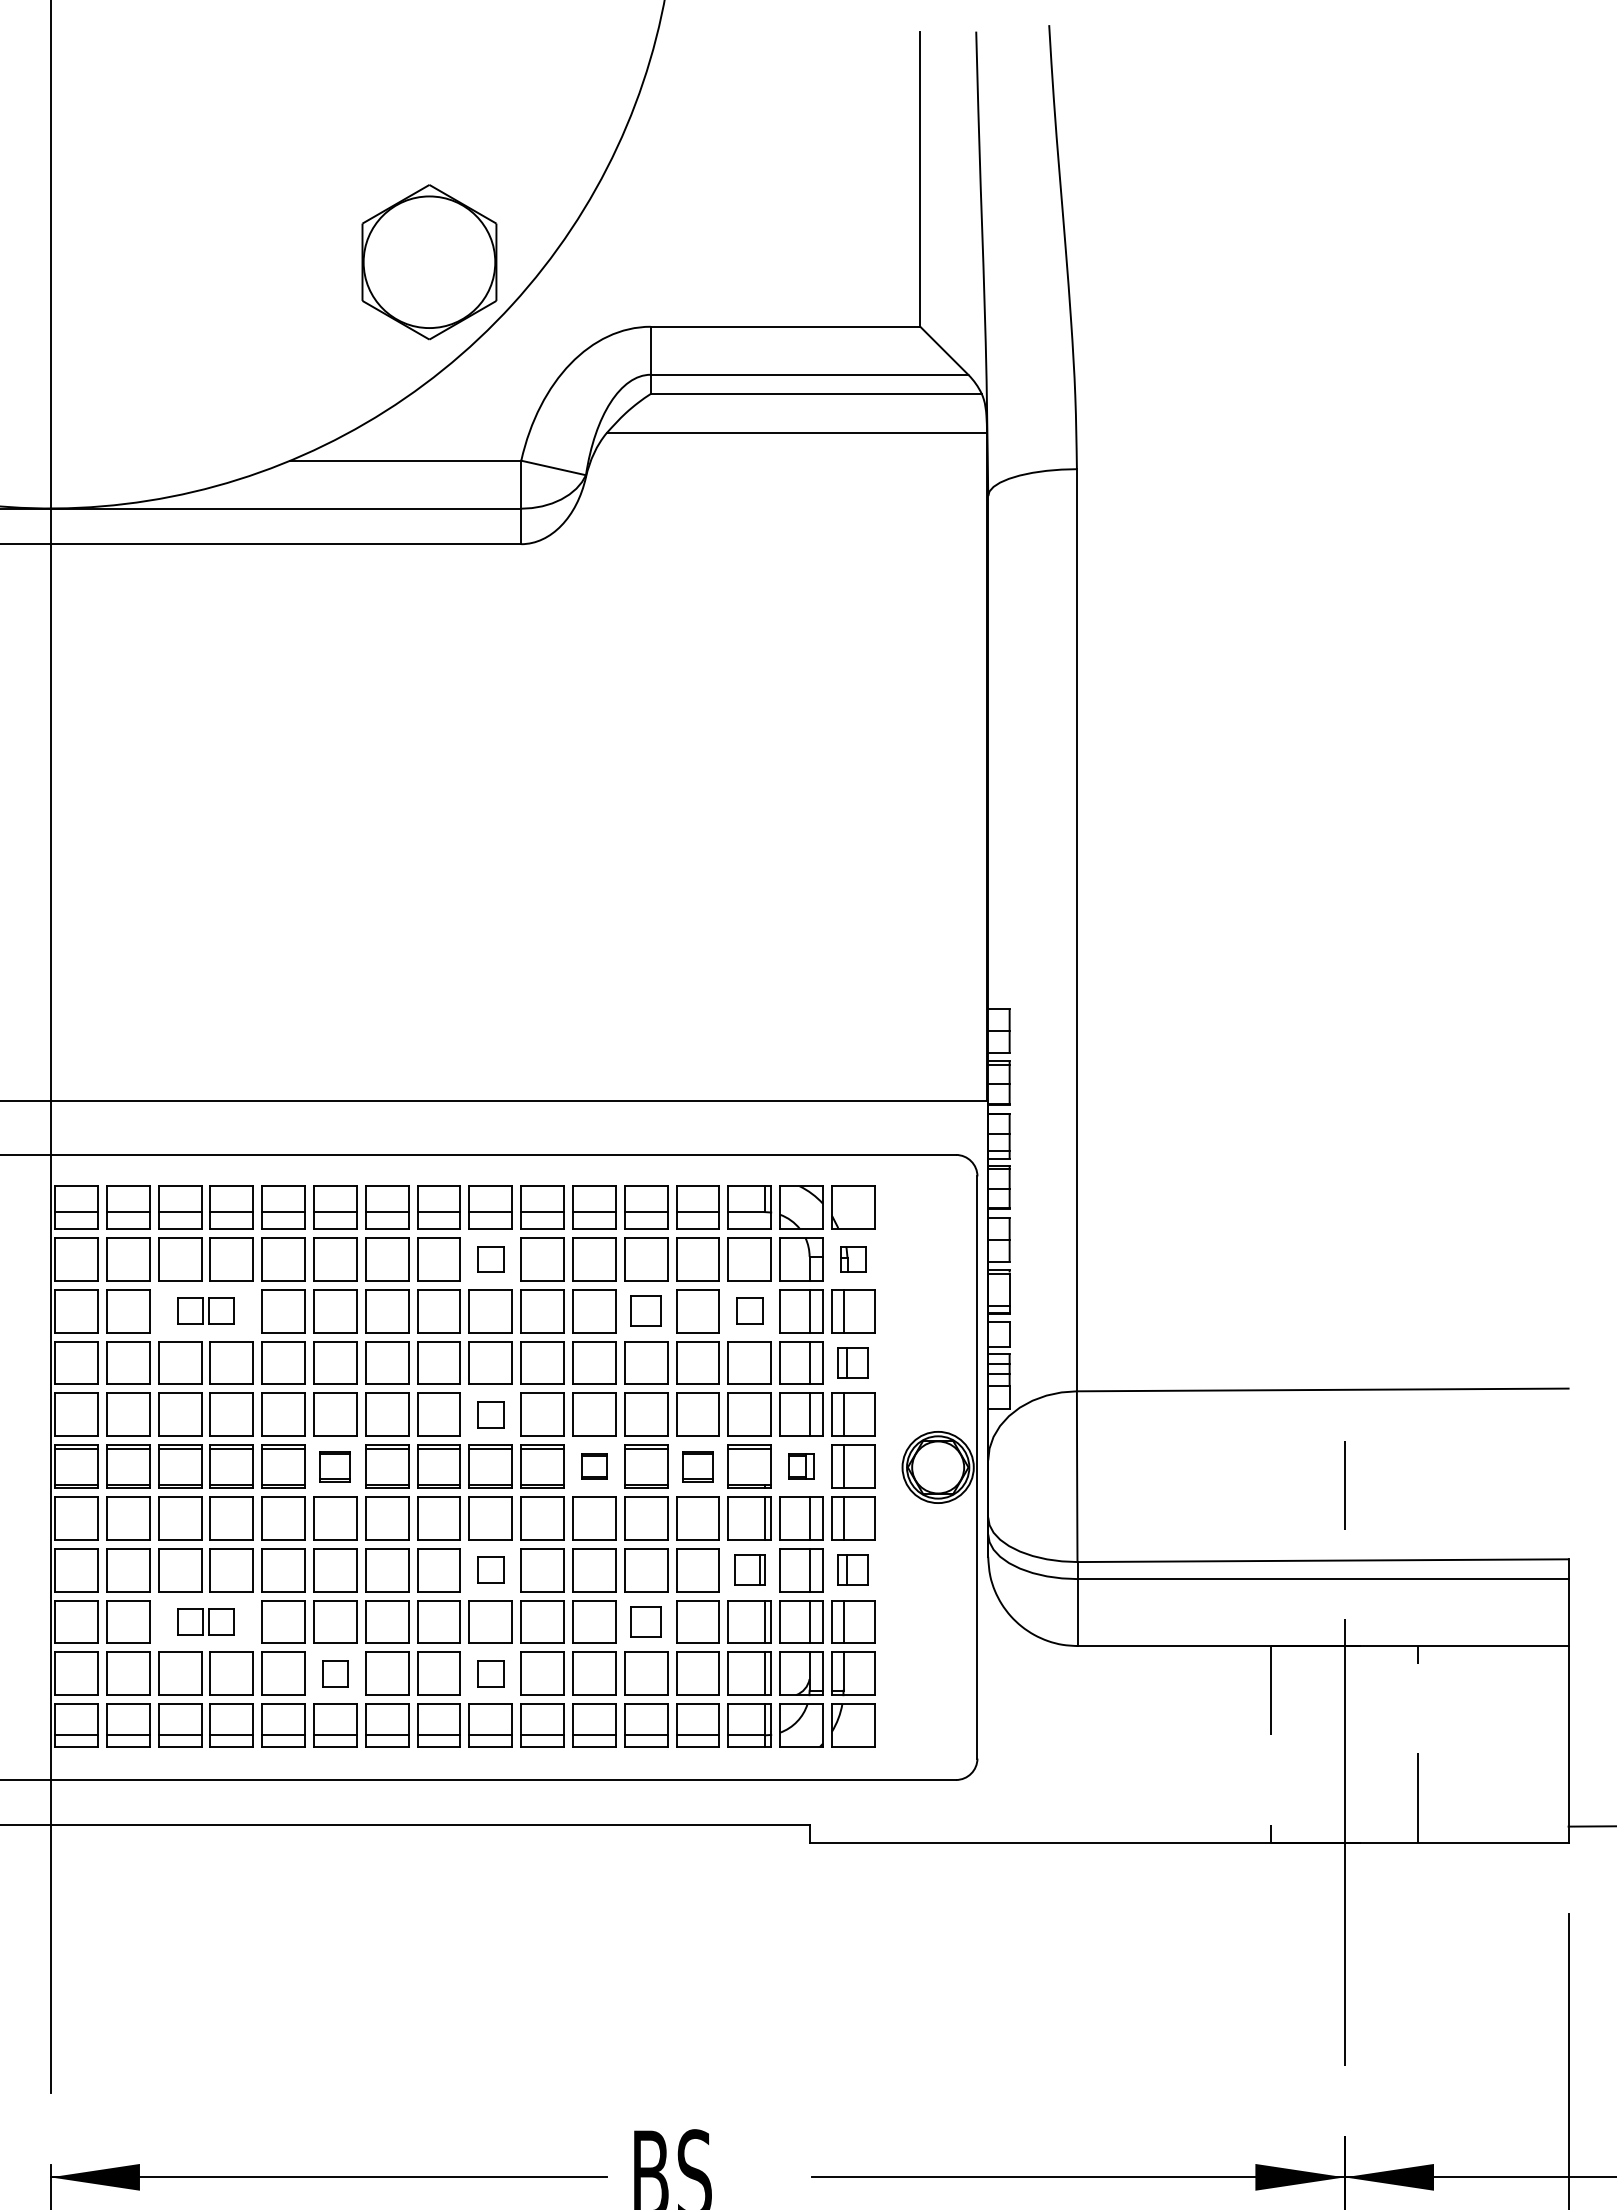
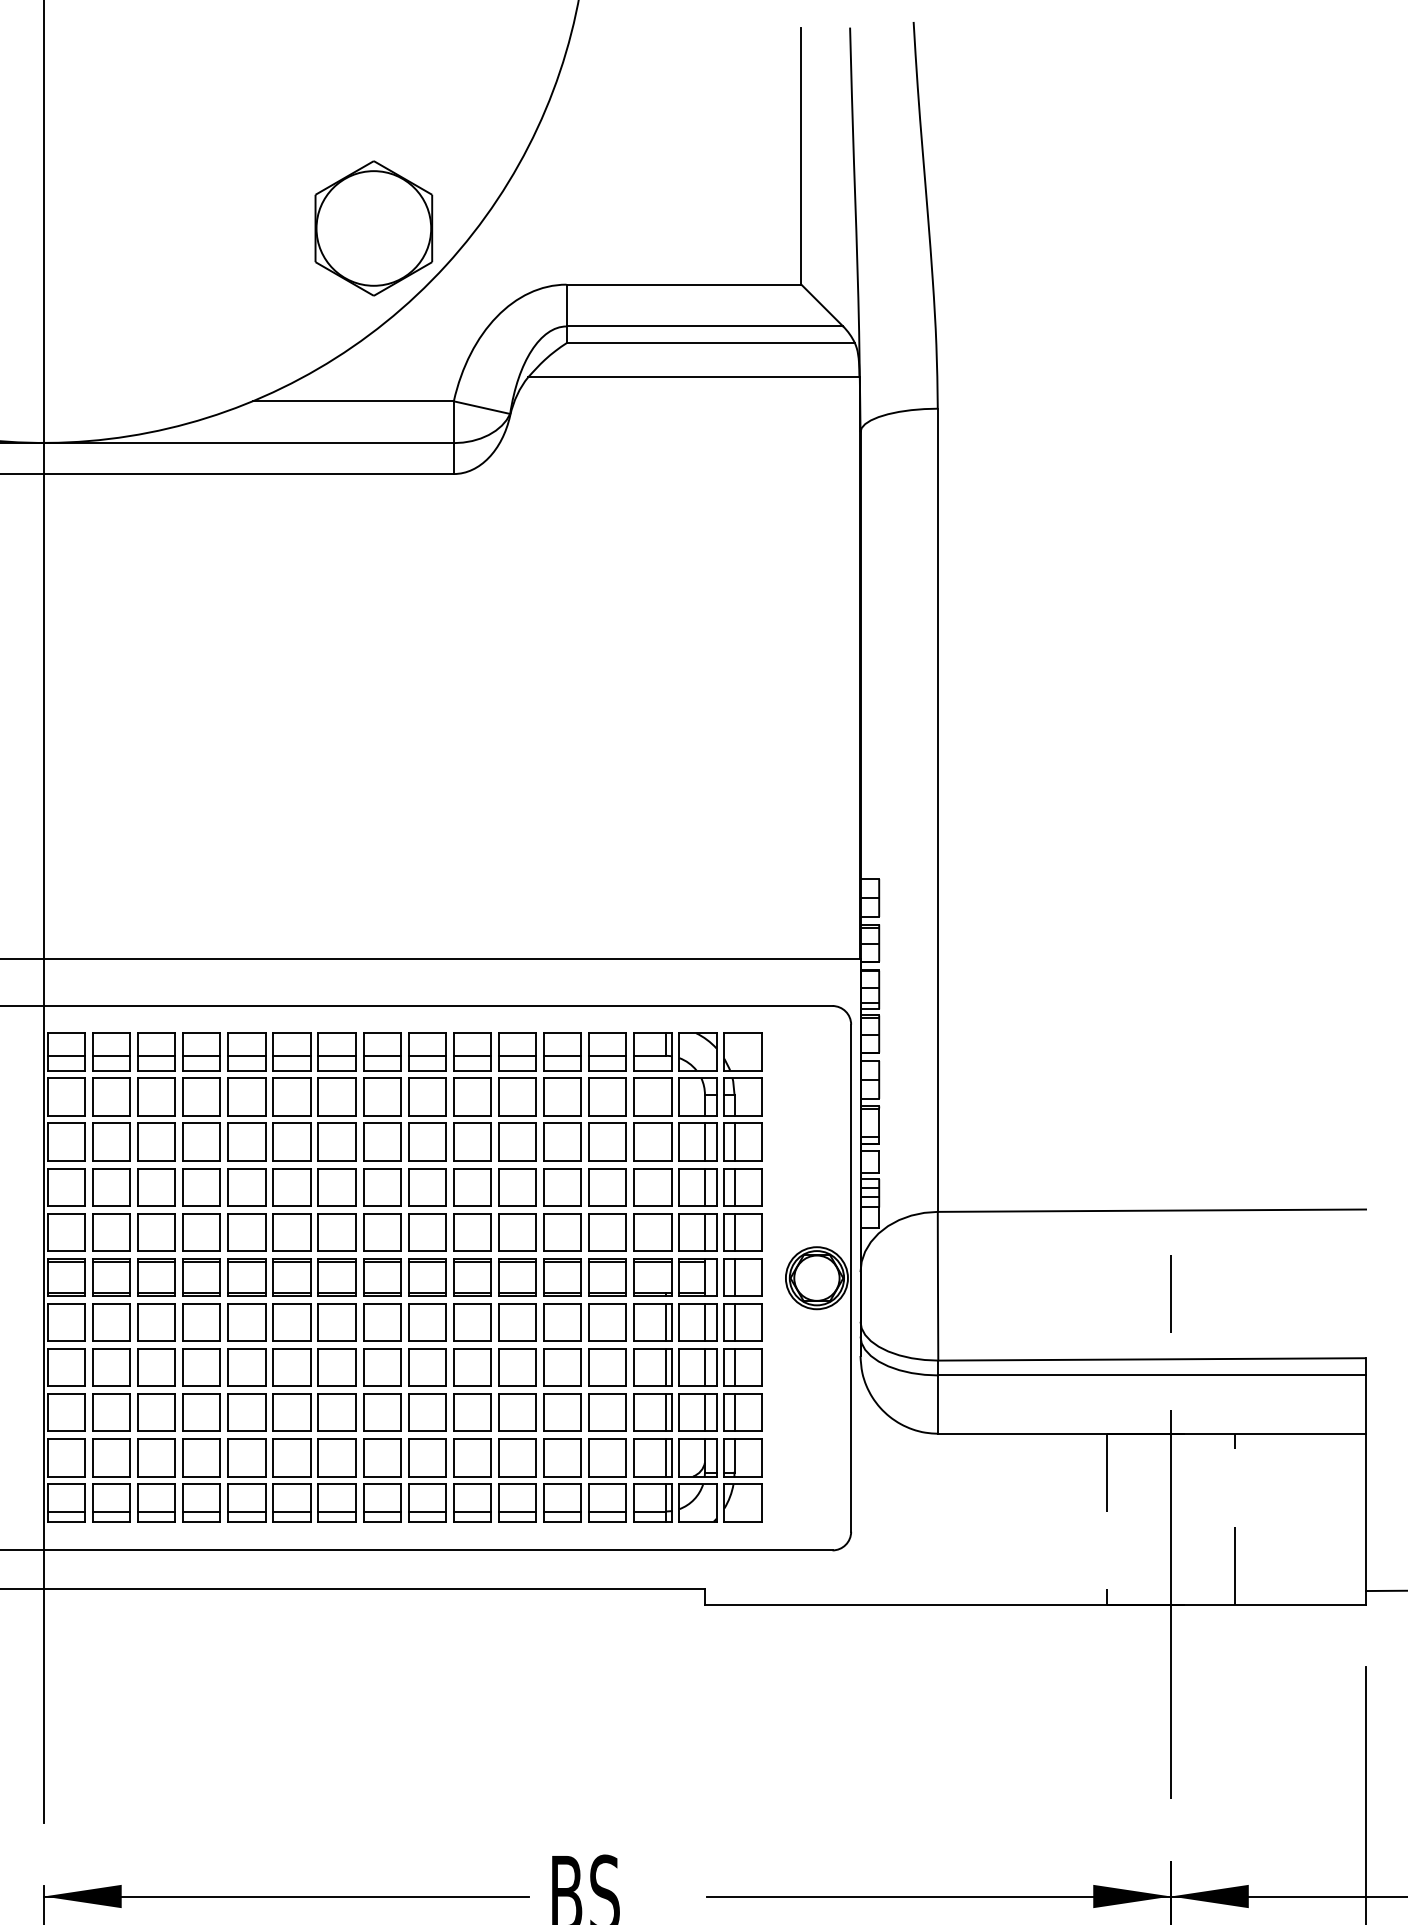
part: (490, 1259) -> (427, 1097), size x1.67
part: (853, 1259) -> (743, 1097), size x1.67
part: (205, 1311) -> (178, 1142), size x1.67
part: (646, 1311) -> (562, 1142), size x1.43
part: (749, 1311) -> (652, 1142), size x1.67
part: (853, 1362) -> (743, 1186), size x1.43
part: (490, 1414) -> (427, 1232), size x1.67
part: (335, 1466) -> (292, 1277), size x1.43
part: (594, 1466) -> (517, 1277), size x1.67
part: (697, 1466) -> (607, 1277), size x1.43
part: (801, 1466) -> (697, 1277), size x1.67
part: (490, 1570) -> (427, 1367), size x1.67
part: (749, 1570) -> (652, 1367), size x1.43
part: (853, 1570) -> (743, 1367), size x1.43
part: (205, 1621) -> (178, 1412), size x1.67
part: (646, 1621) -> (562, 1412), size x1.43
part: (335, 1673) -> (292, 1457), size x1.67
part: (490, 1673) -> (427, 1457), size x1.67

